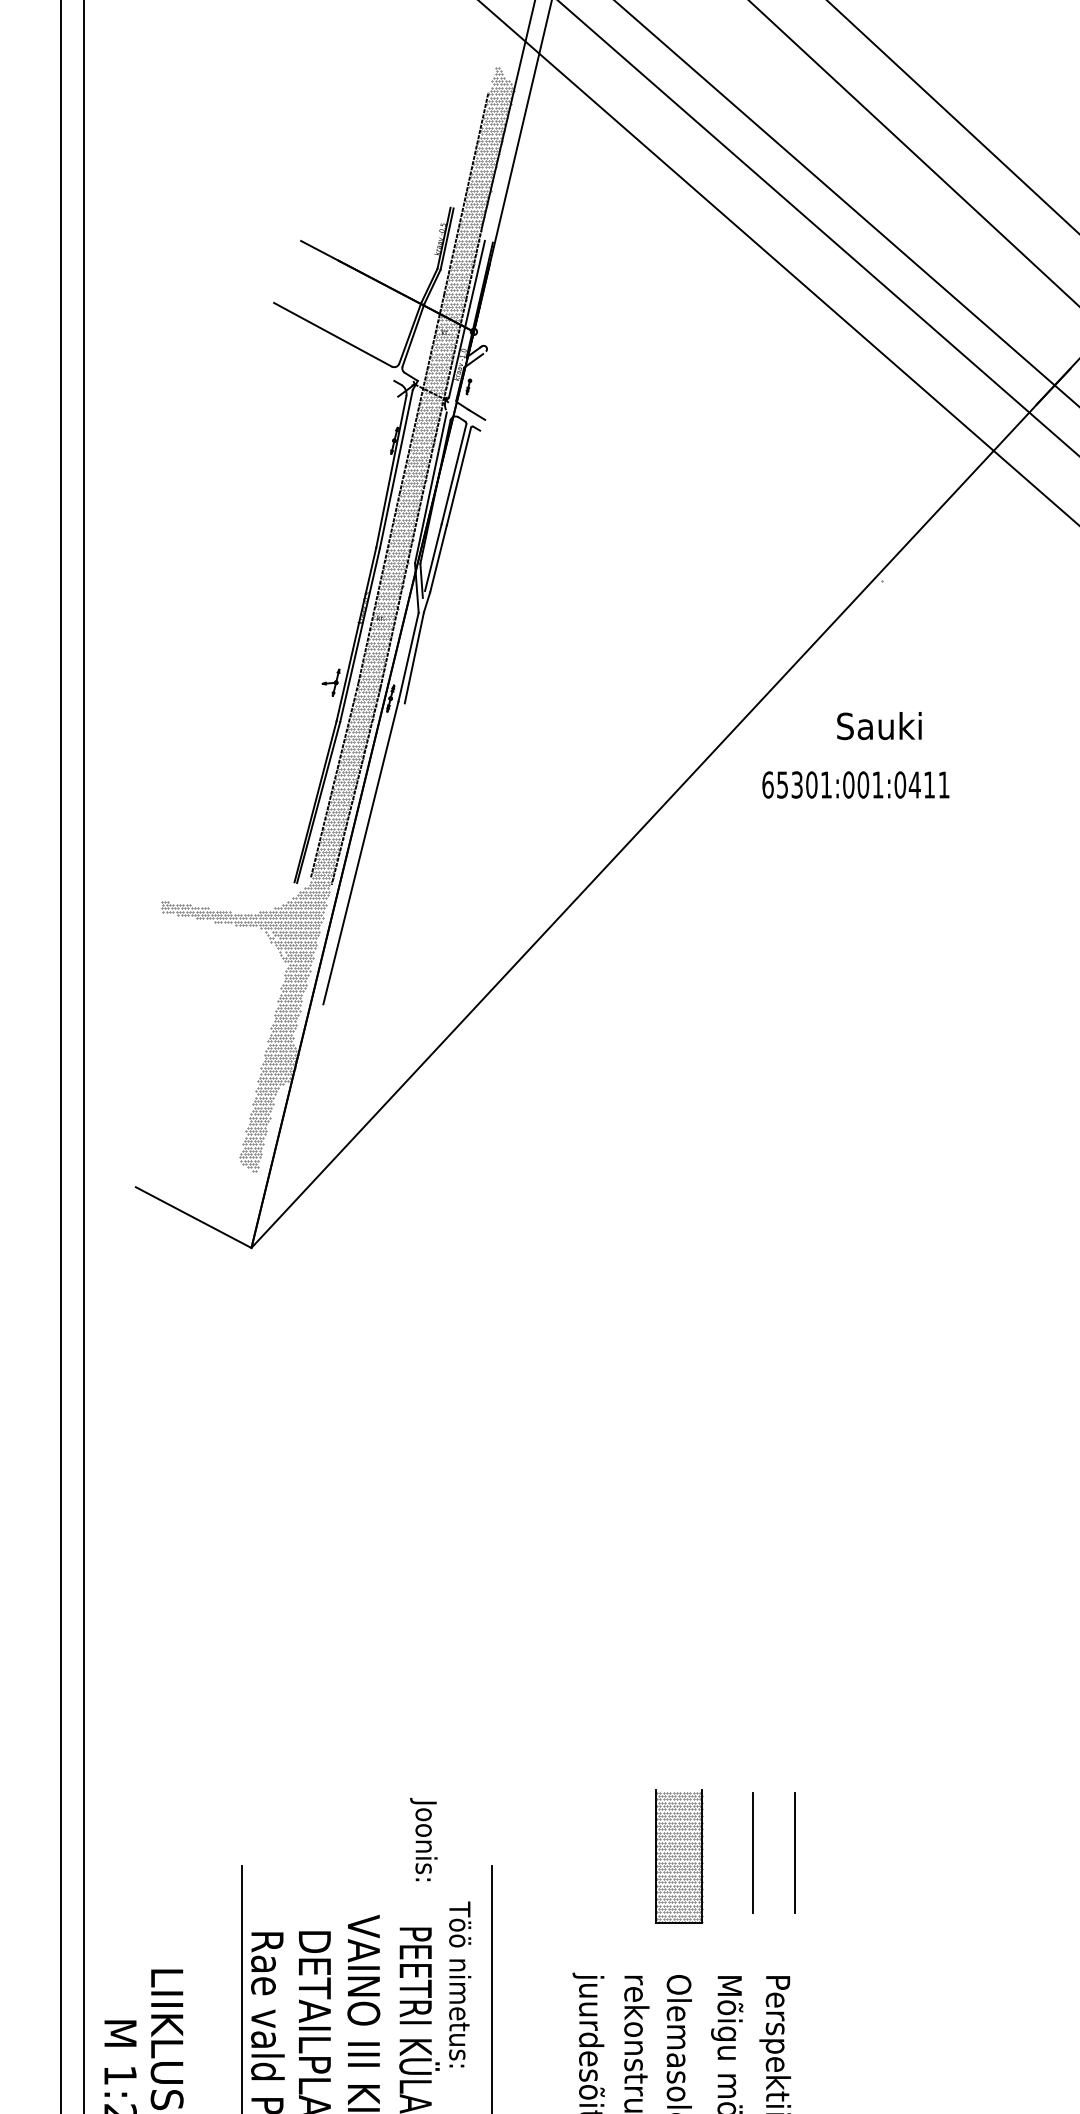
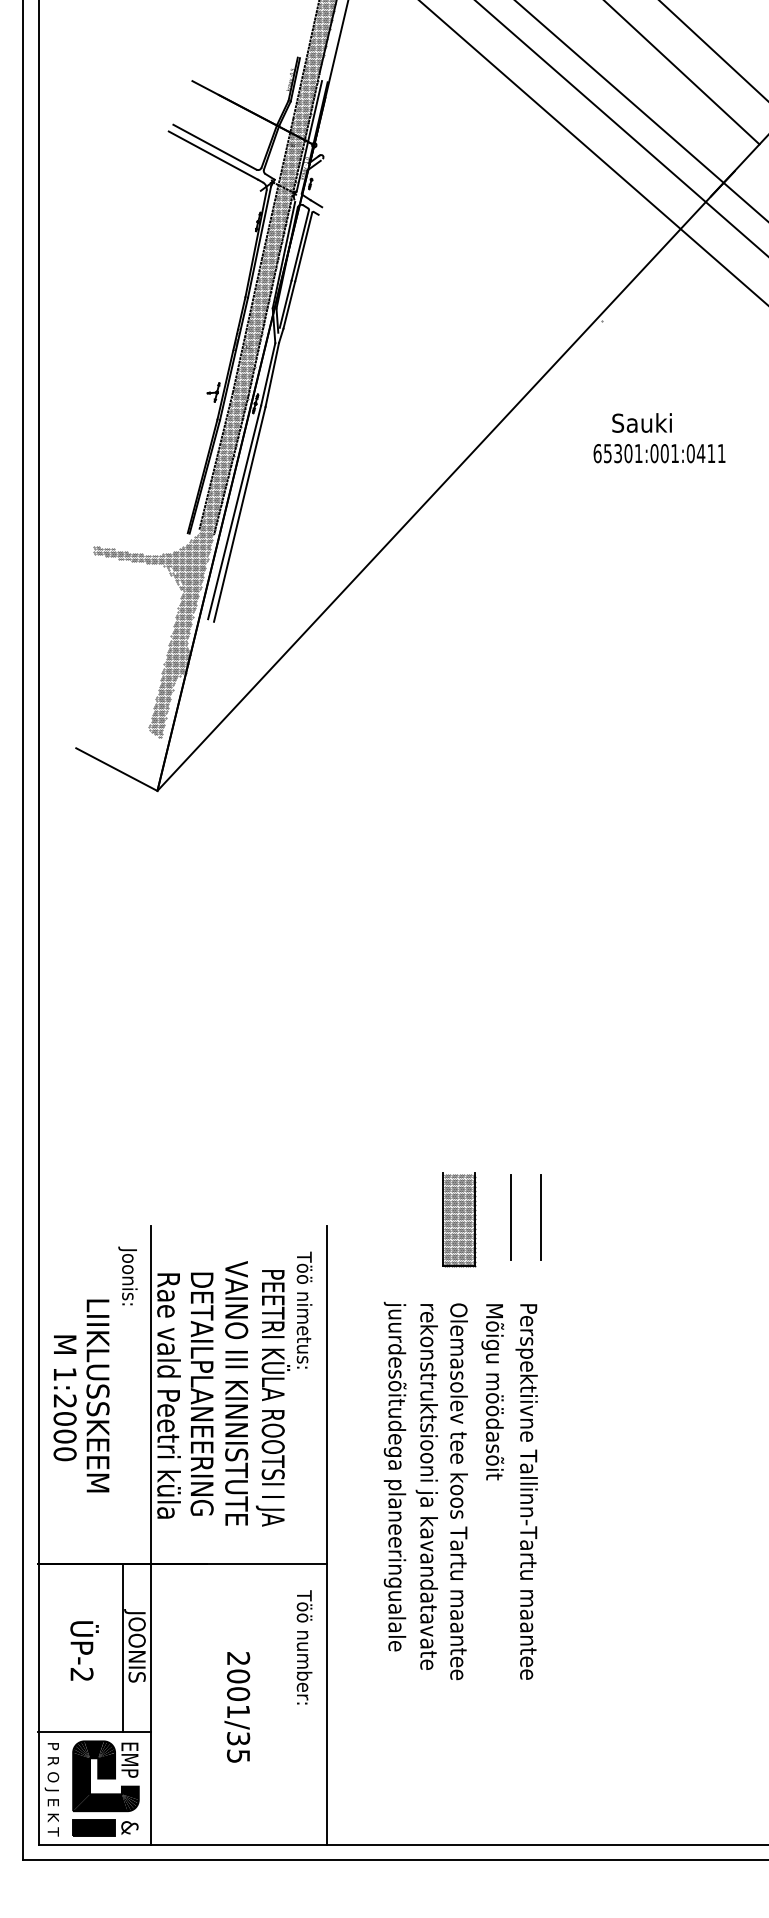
line: (330, 346) -> (213, 155), added
text: (878, 725) -> (641, 422), moved
text: (855, 784) -> (659, 453), moved
line: (367, 855) -> (239, 514), added
text: (423, 1838) -> (127, 1275), moved

